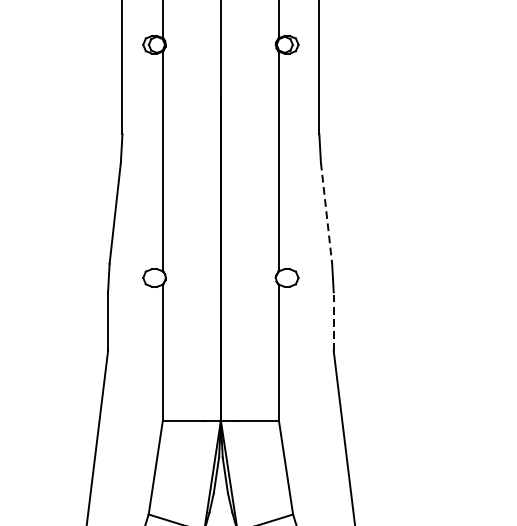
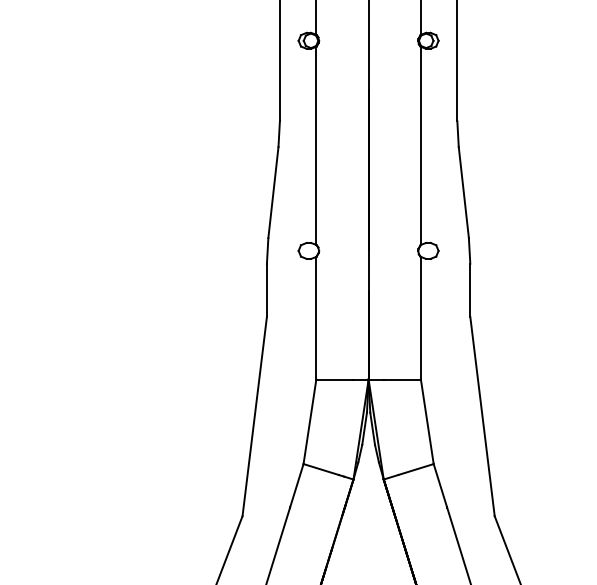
line: (326, 213) -> (463, 192), dashed -> solid
line: (333, 321) -> (470, 290), dashed -> solid

